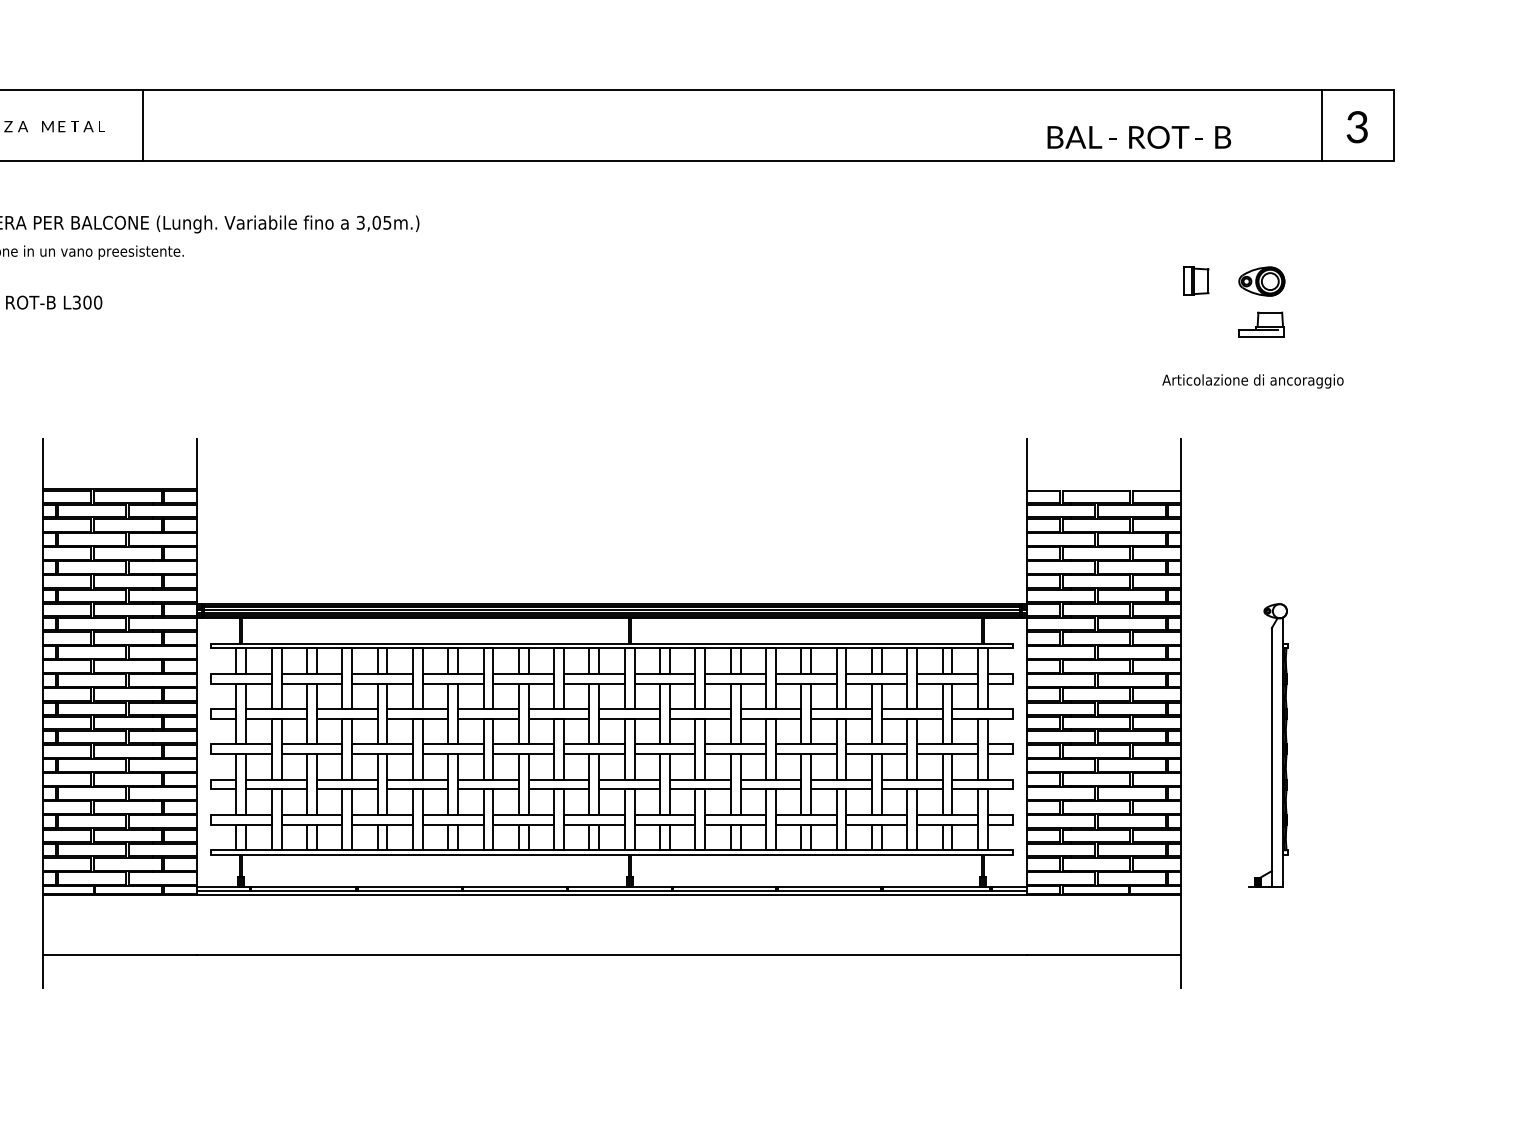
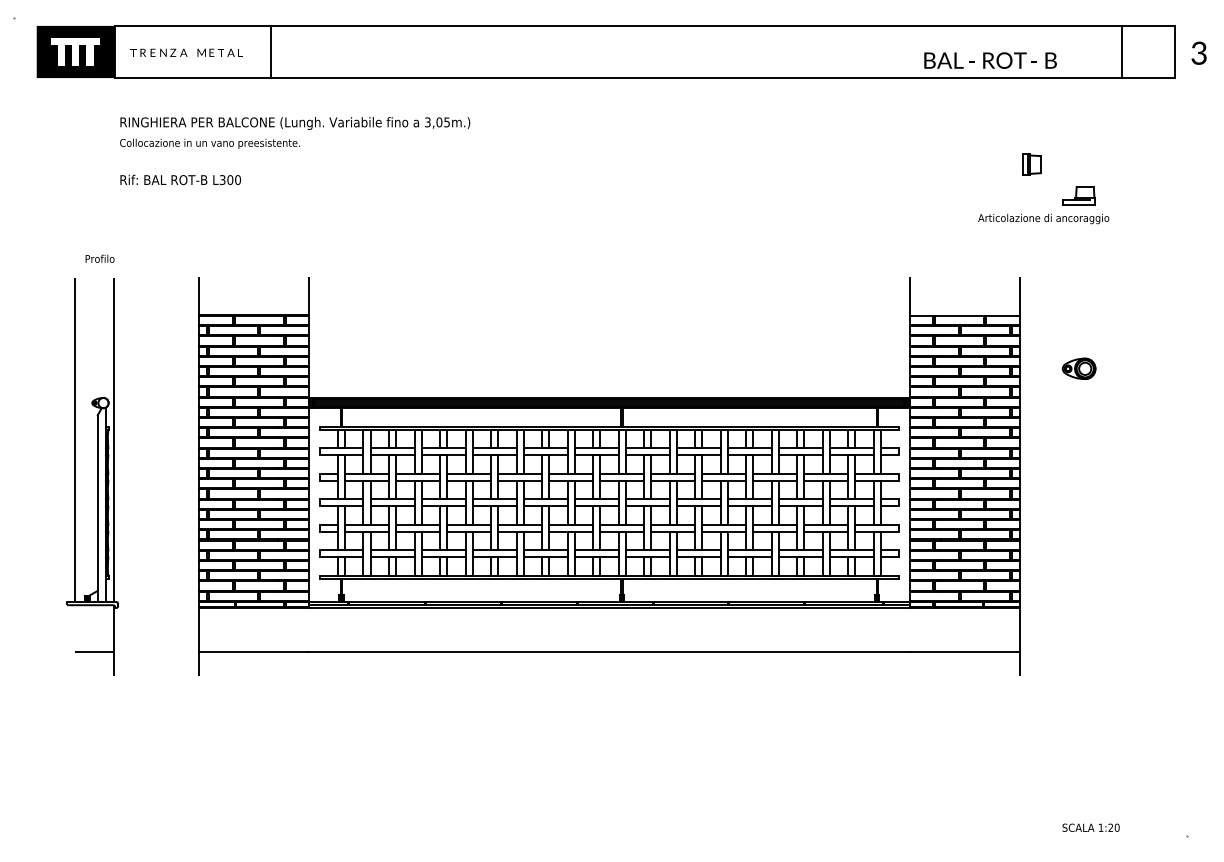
text: (1356, 126) -> (1198, 52), moved
part: (1260, 281) -> (1078, 368), moved
text: (1252, 380) -> (1043, 218), moved
part: (1267, 744) -> (1083, 499), removed

